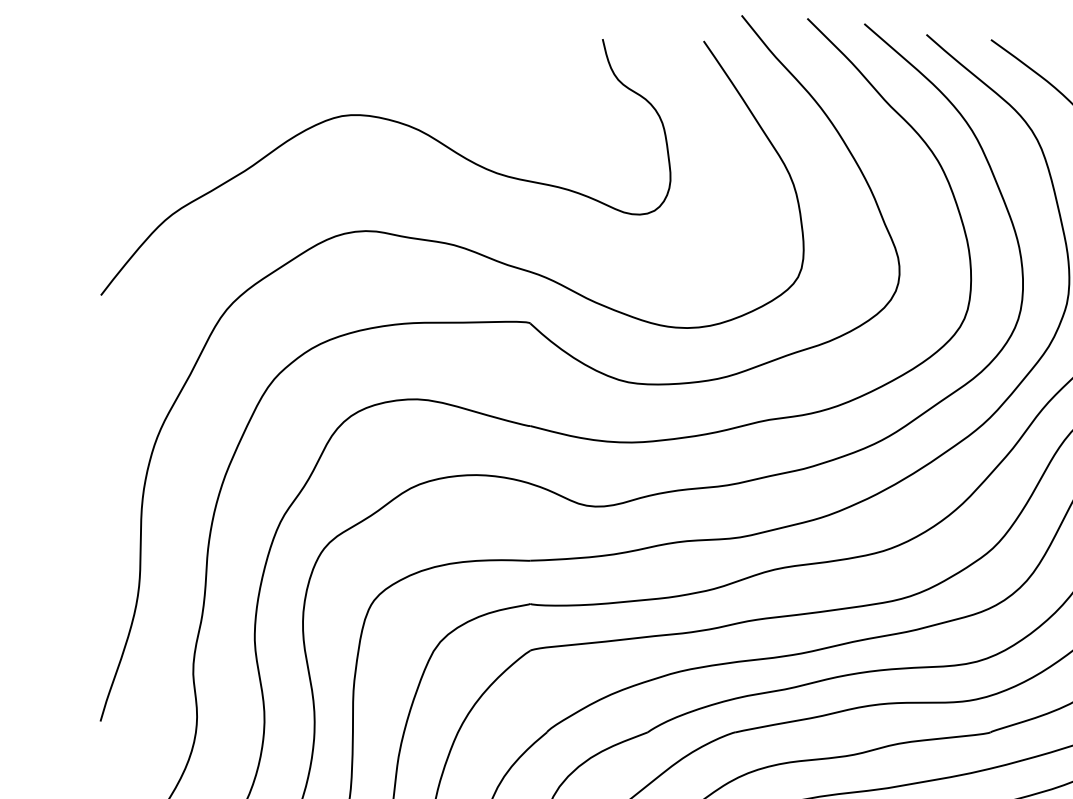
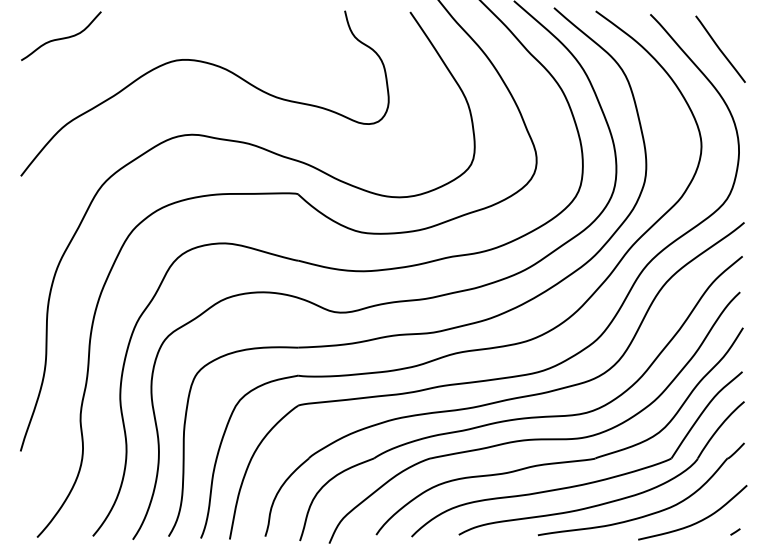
curve: (165, 80) -> (62, 37), added

